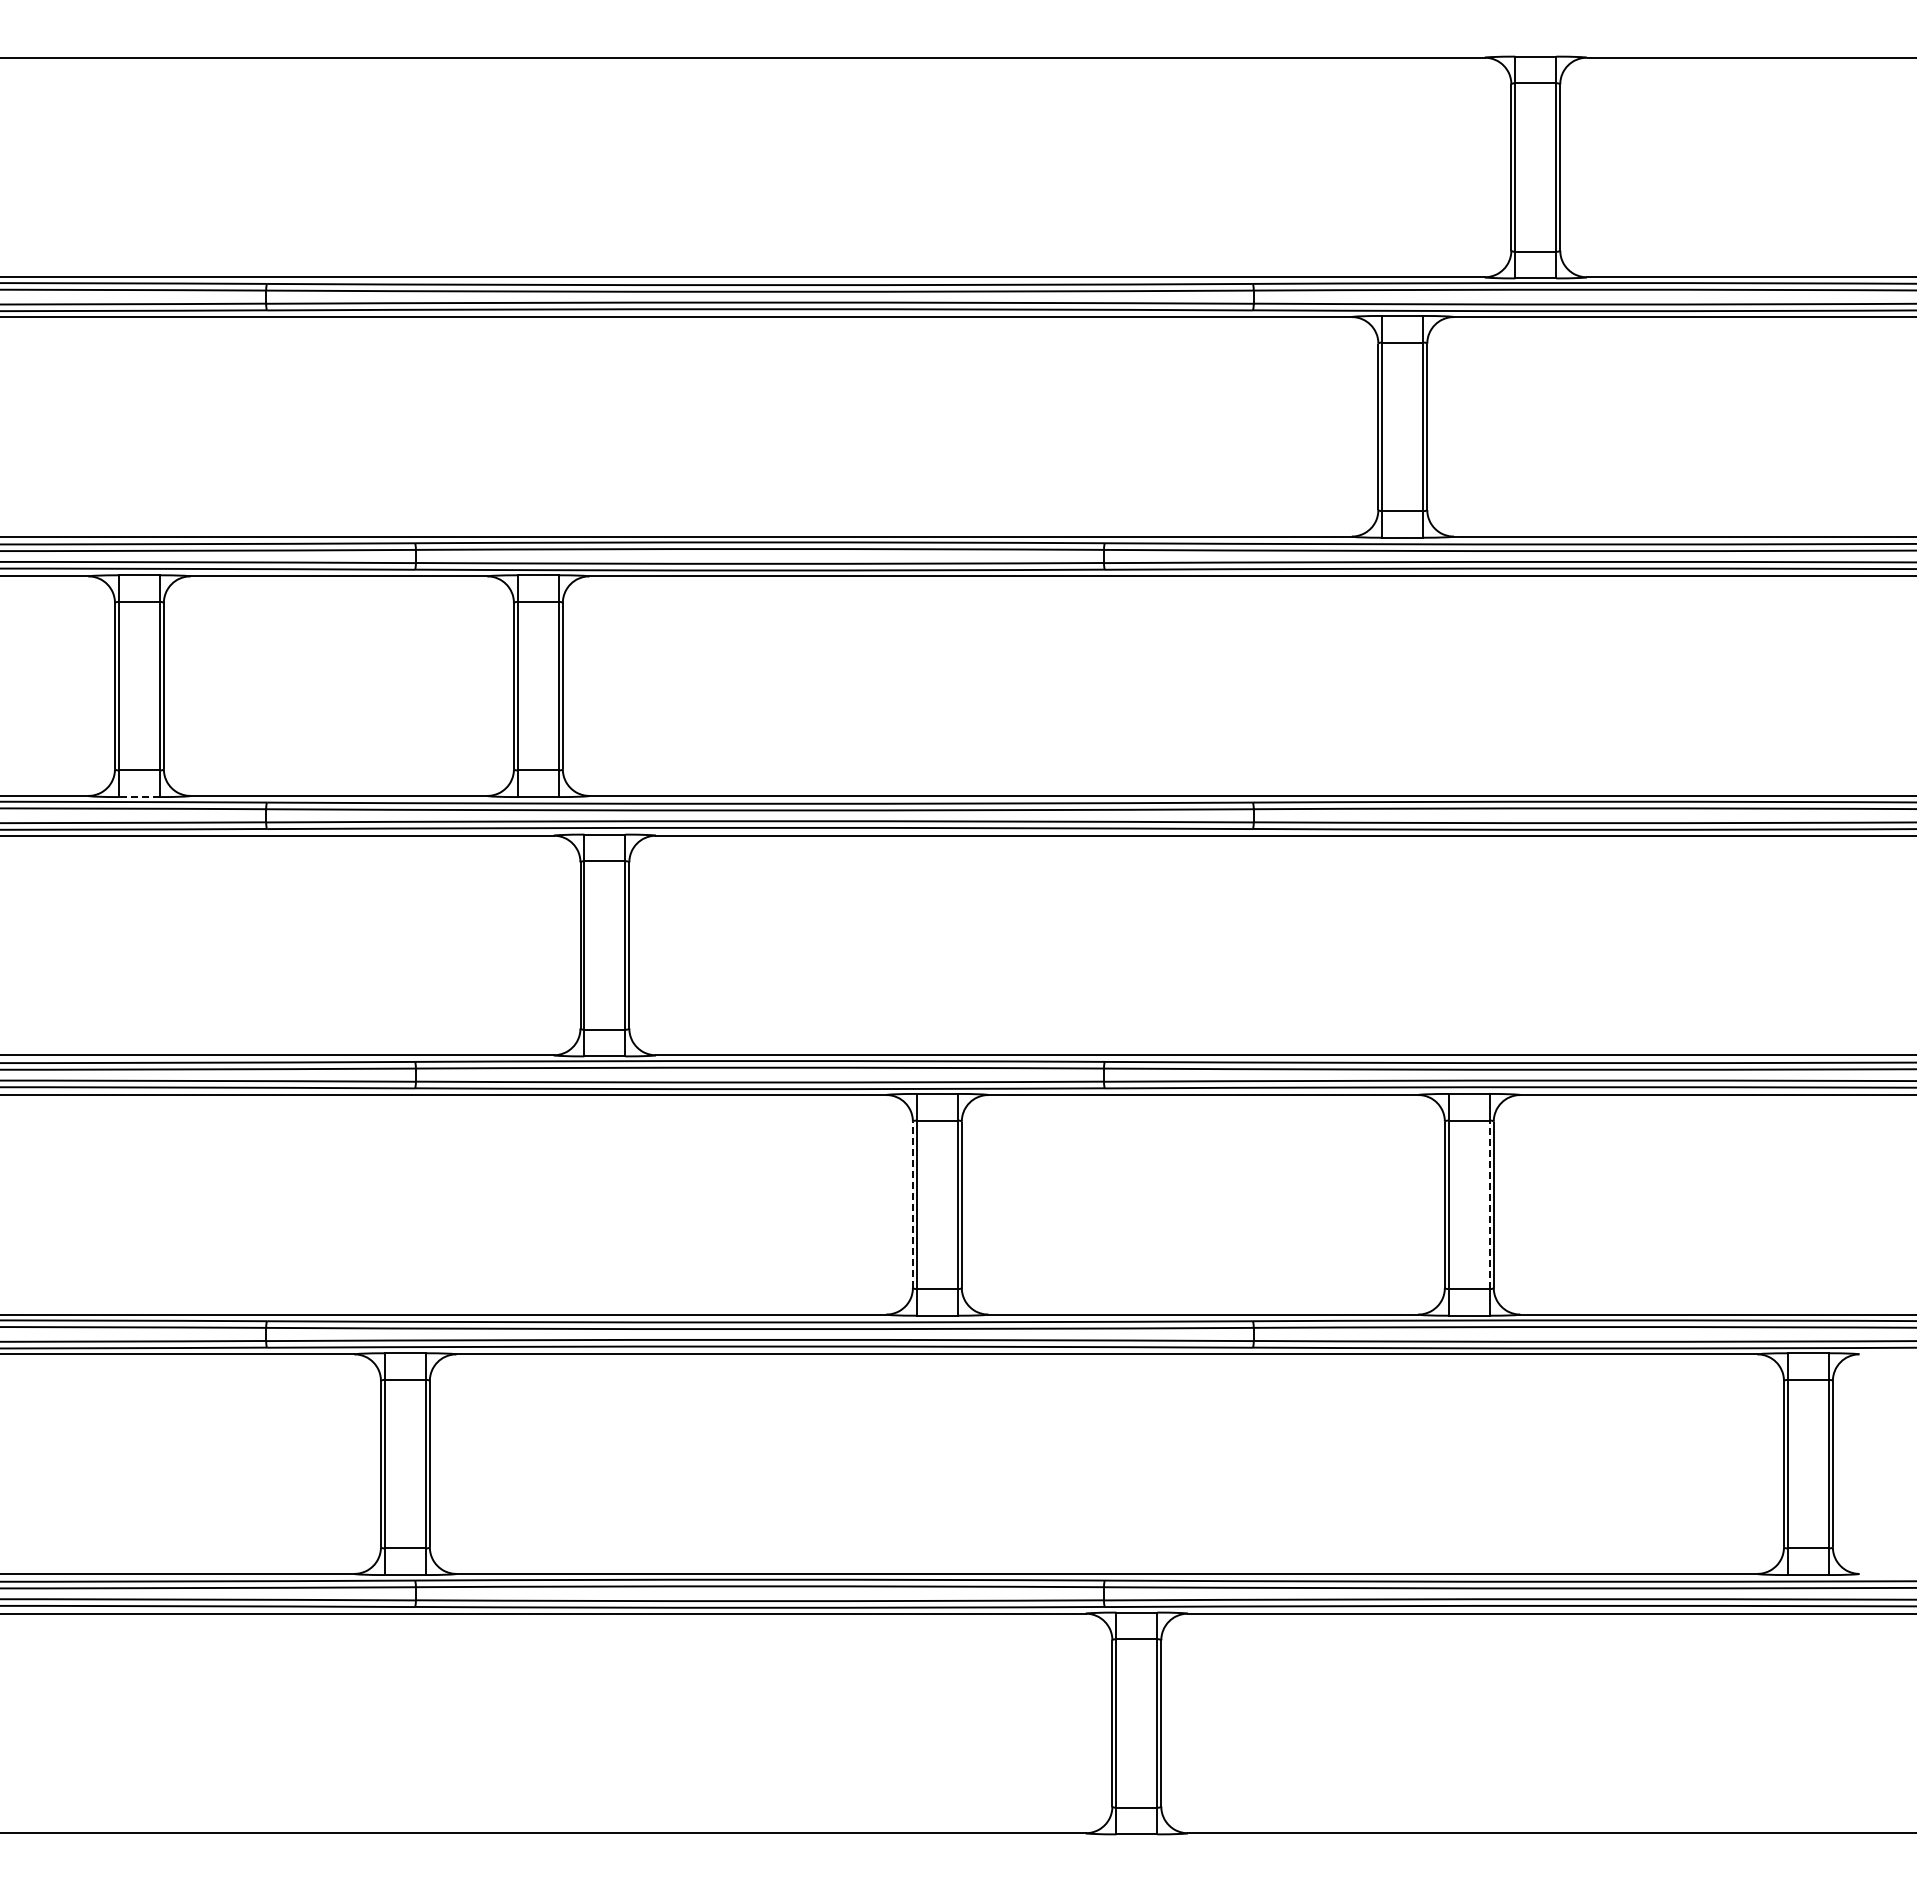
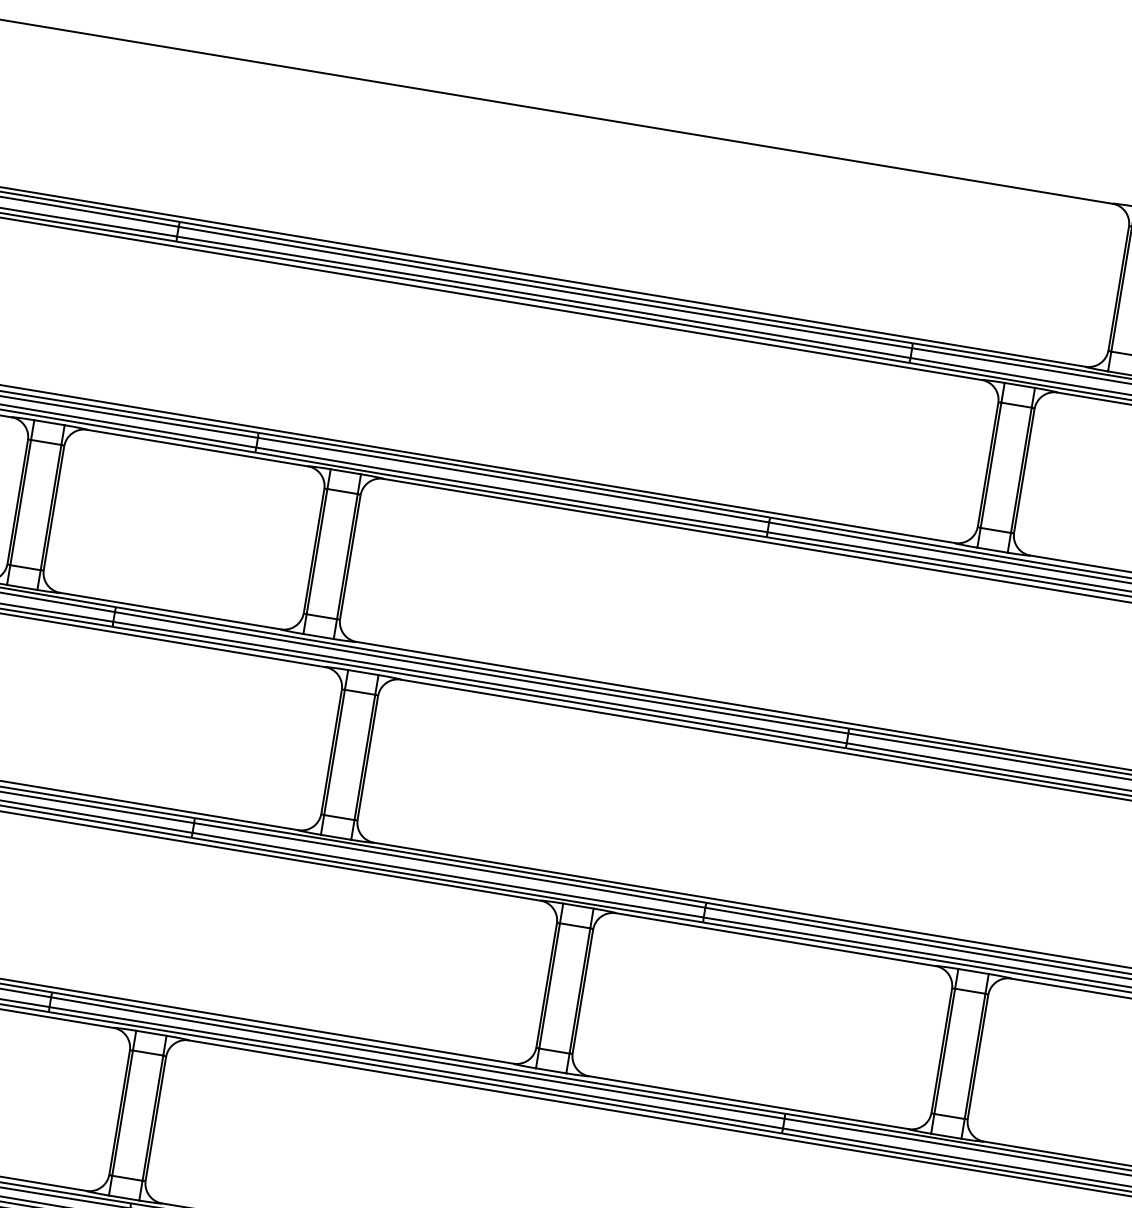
line: (138, 797) -> (21, 587), dashed -> solid
line: (912, 1204) -> (546, 985), dashed -> solid
line: (1489, 1204) -> (974, 1056), dashed -> solid

